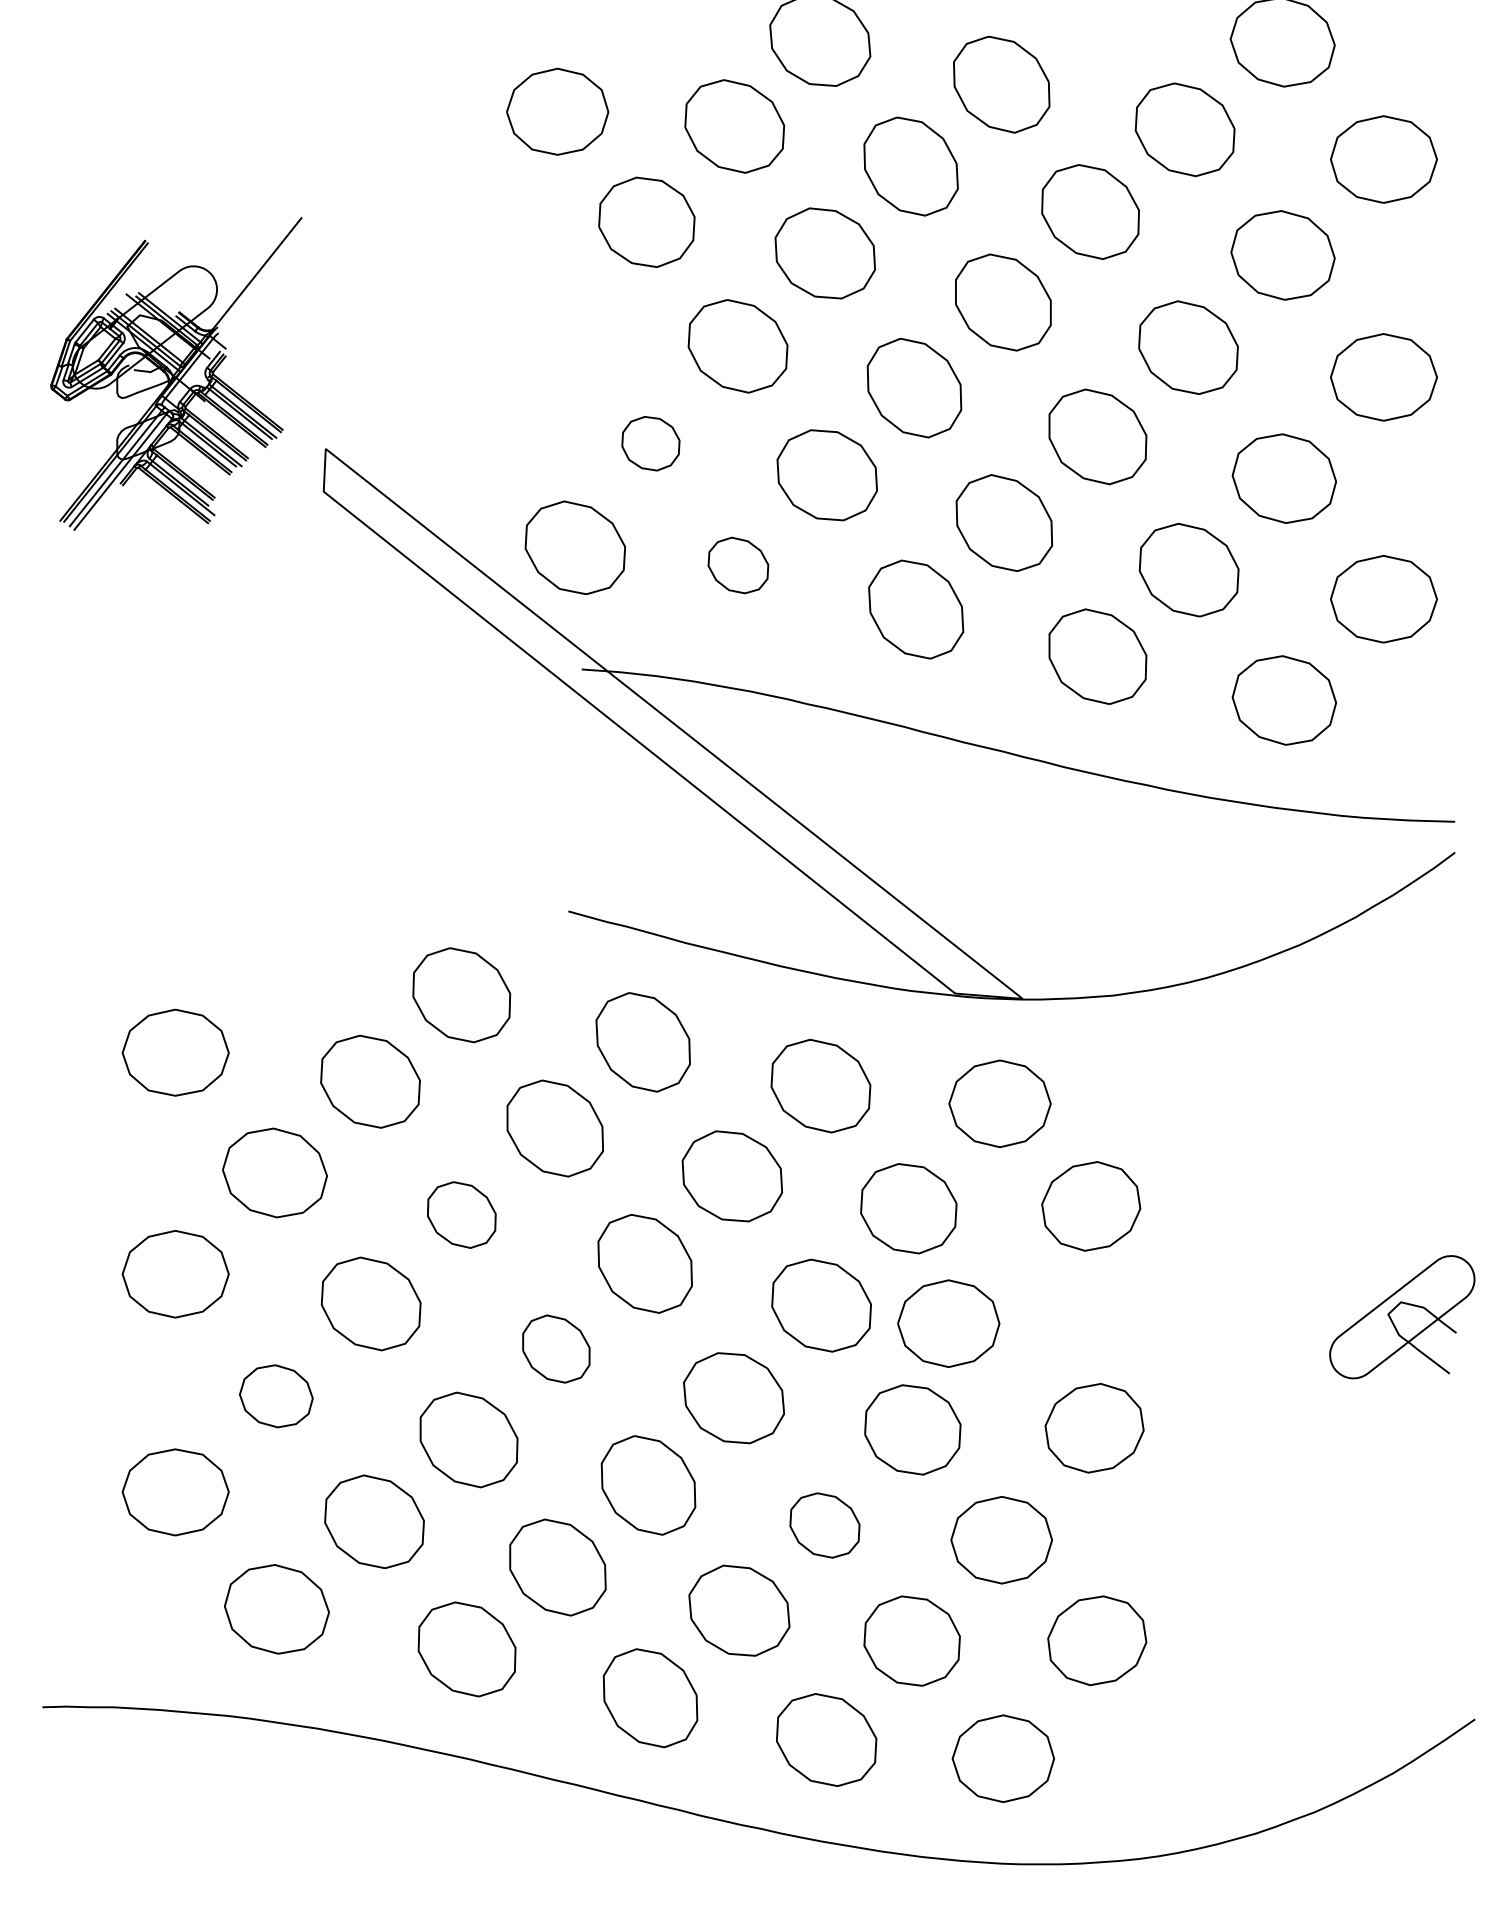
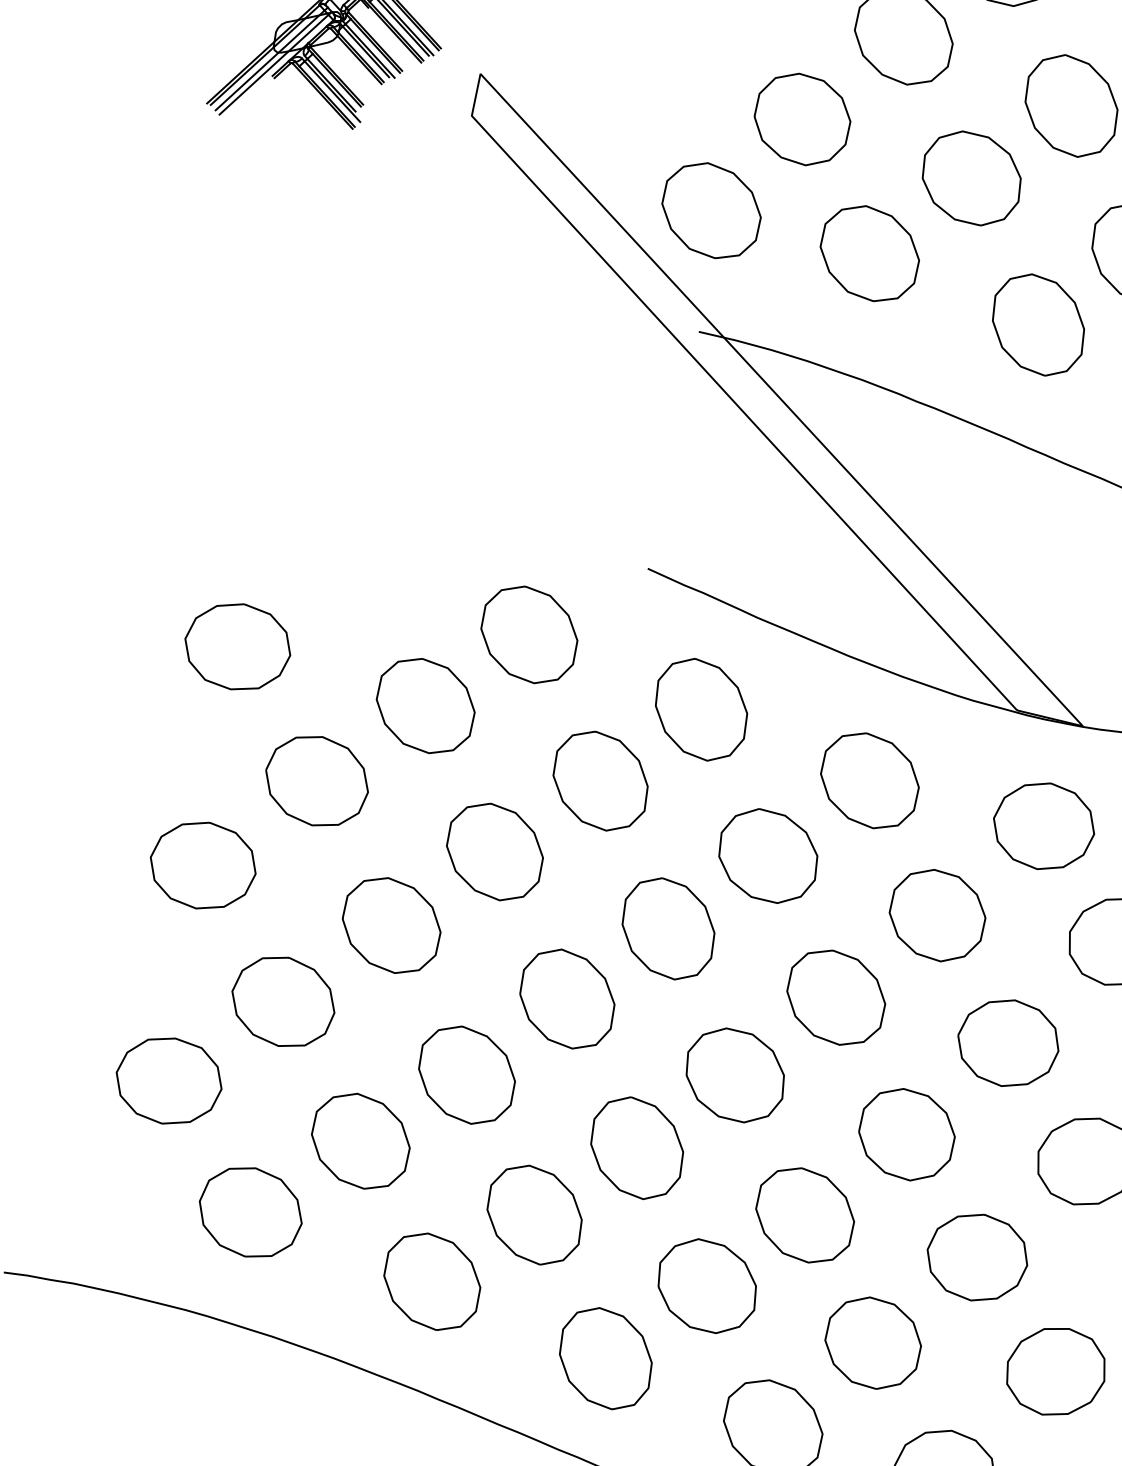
part: (650, 443) -> (802, 119), size x1.67
part: (738, 565) -> (869, 253), size x1.67
part: (461, 1214) -> (494, 851), size x1.43
part: (948, 1323) -> (1008, 1043), moved
part: (556, 1348) -> (567, 998), size x1.43
part: (276, 1396) -> (283, 1002), size x1.43
part: (824, 1525) -> (804, 1215), size x1.43

